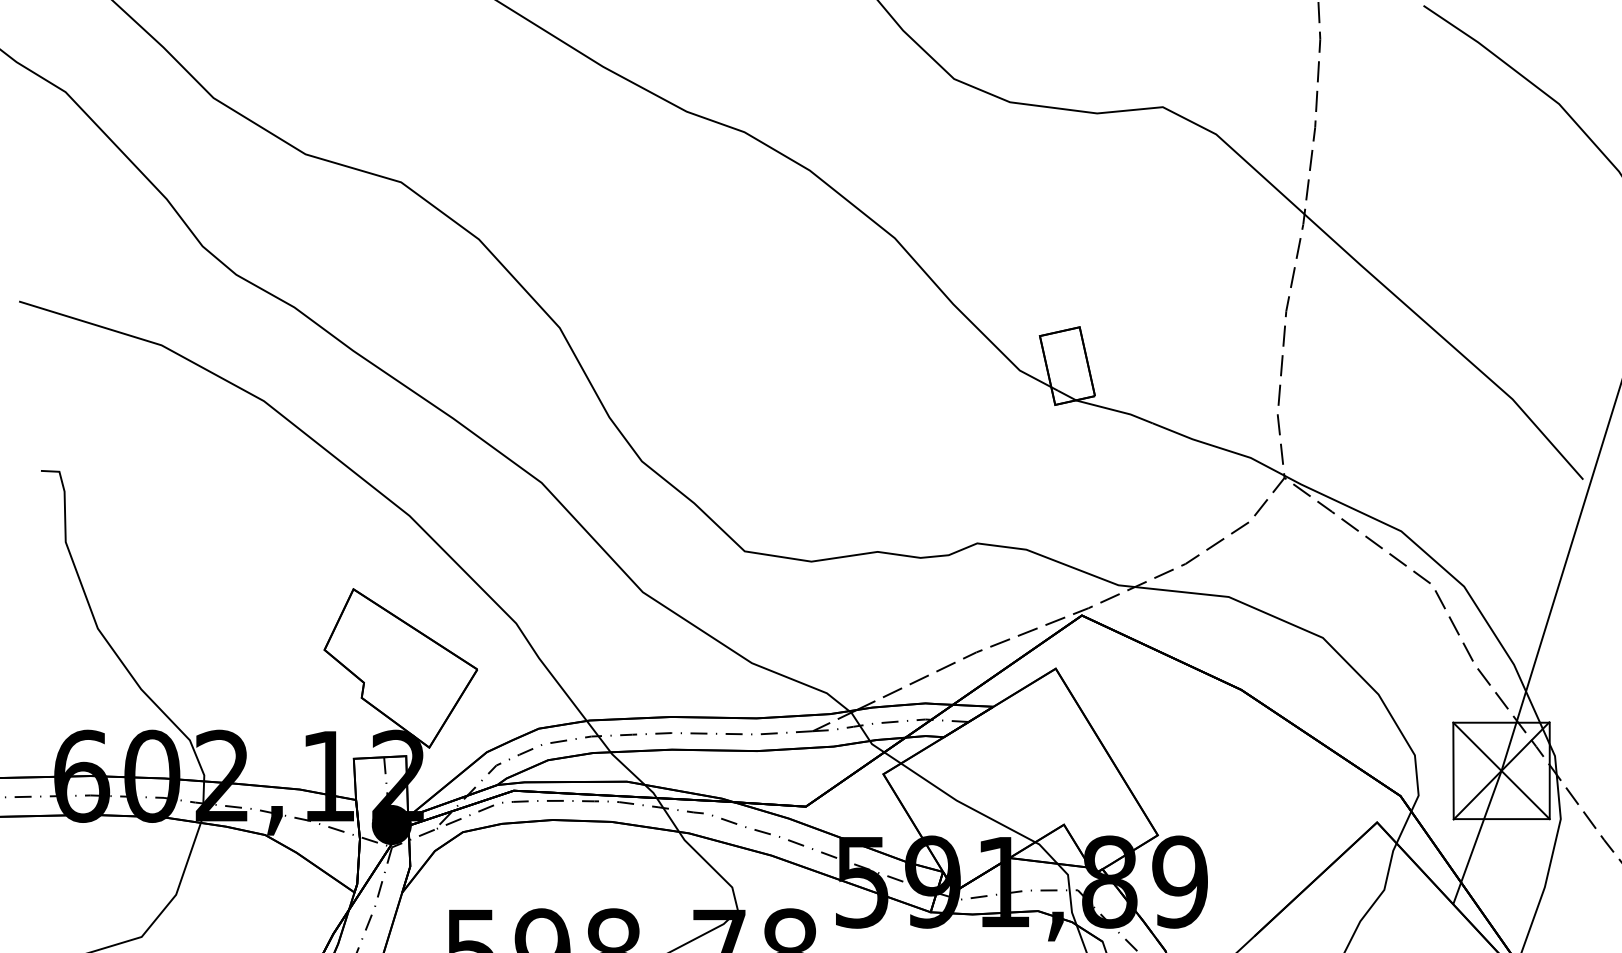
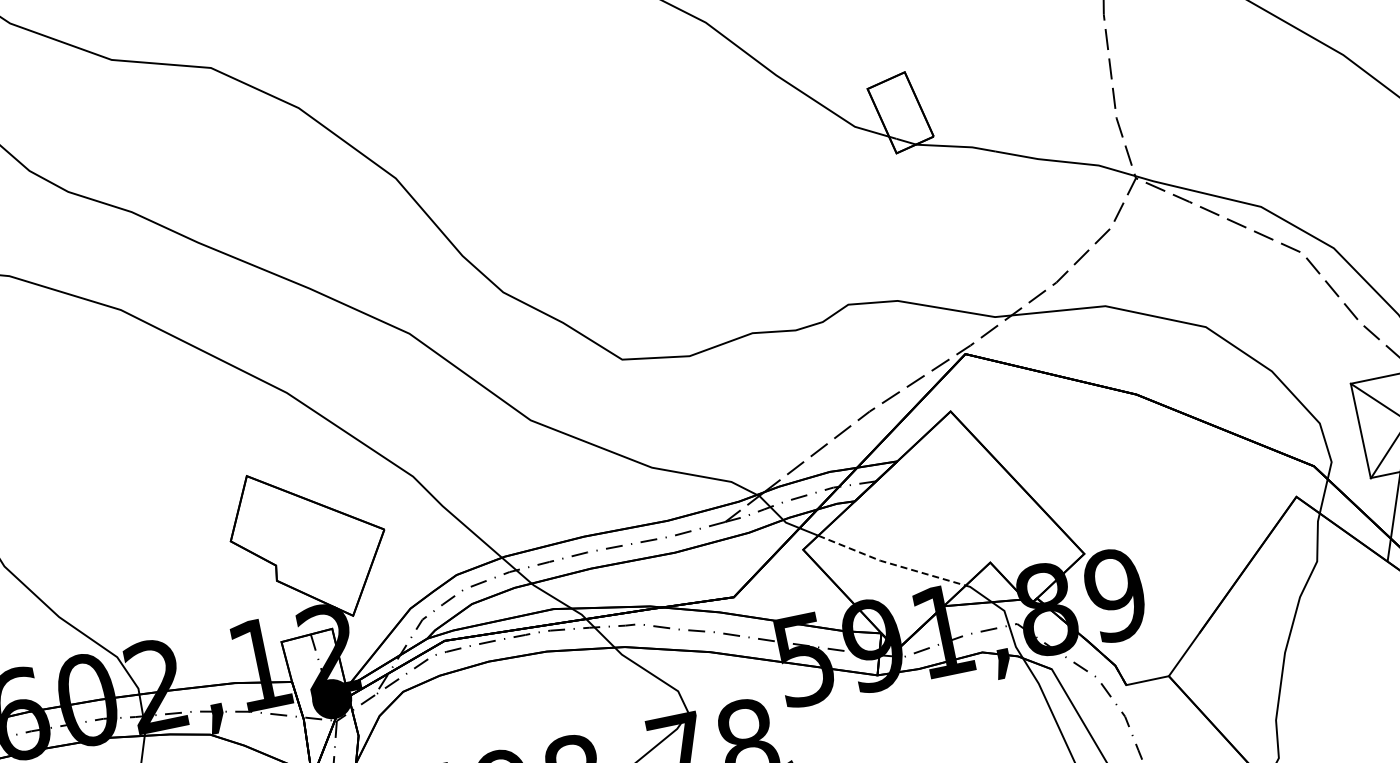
line: (966, 805) -> (890, 563), solid -> dashed

